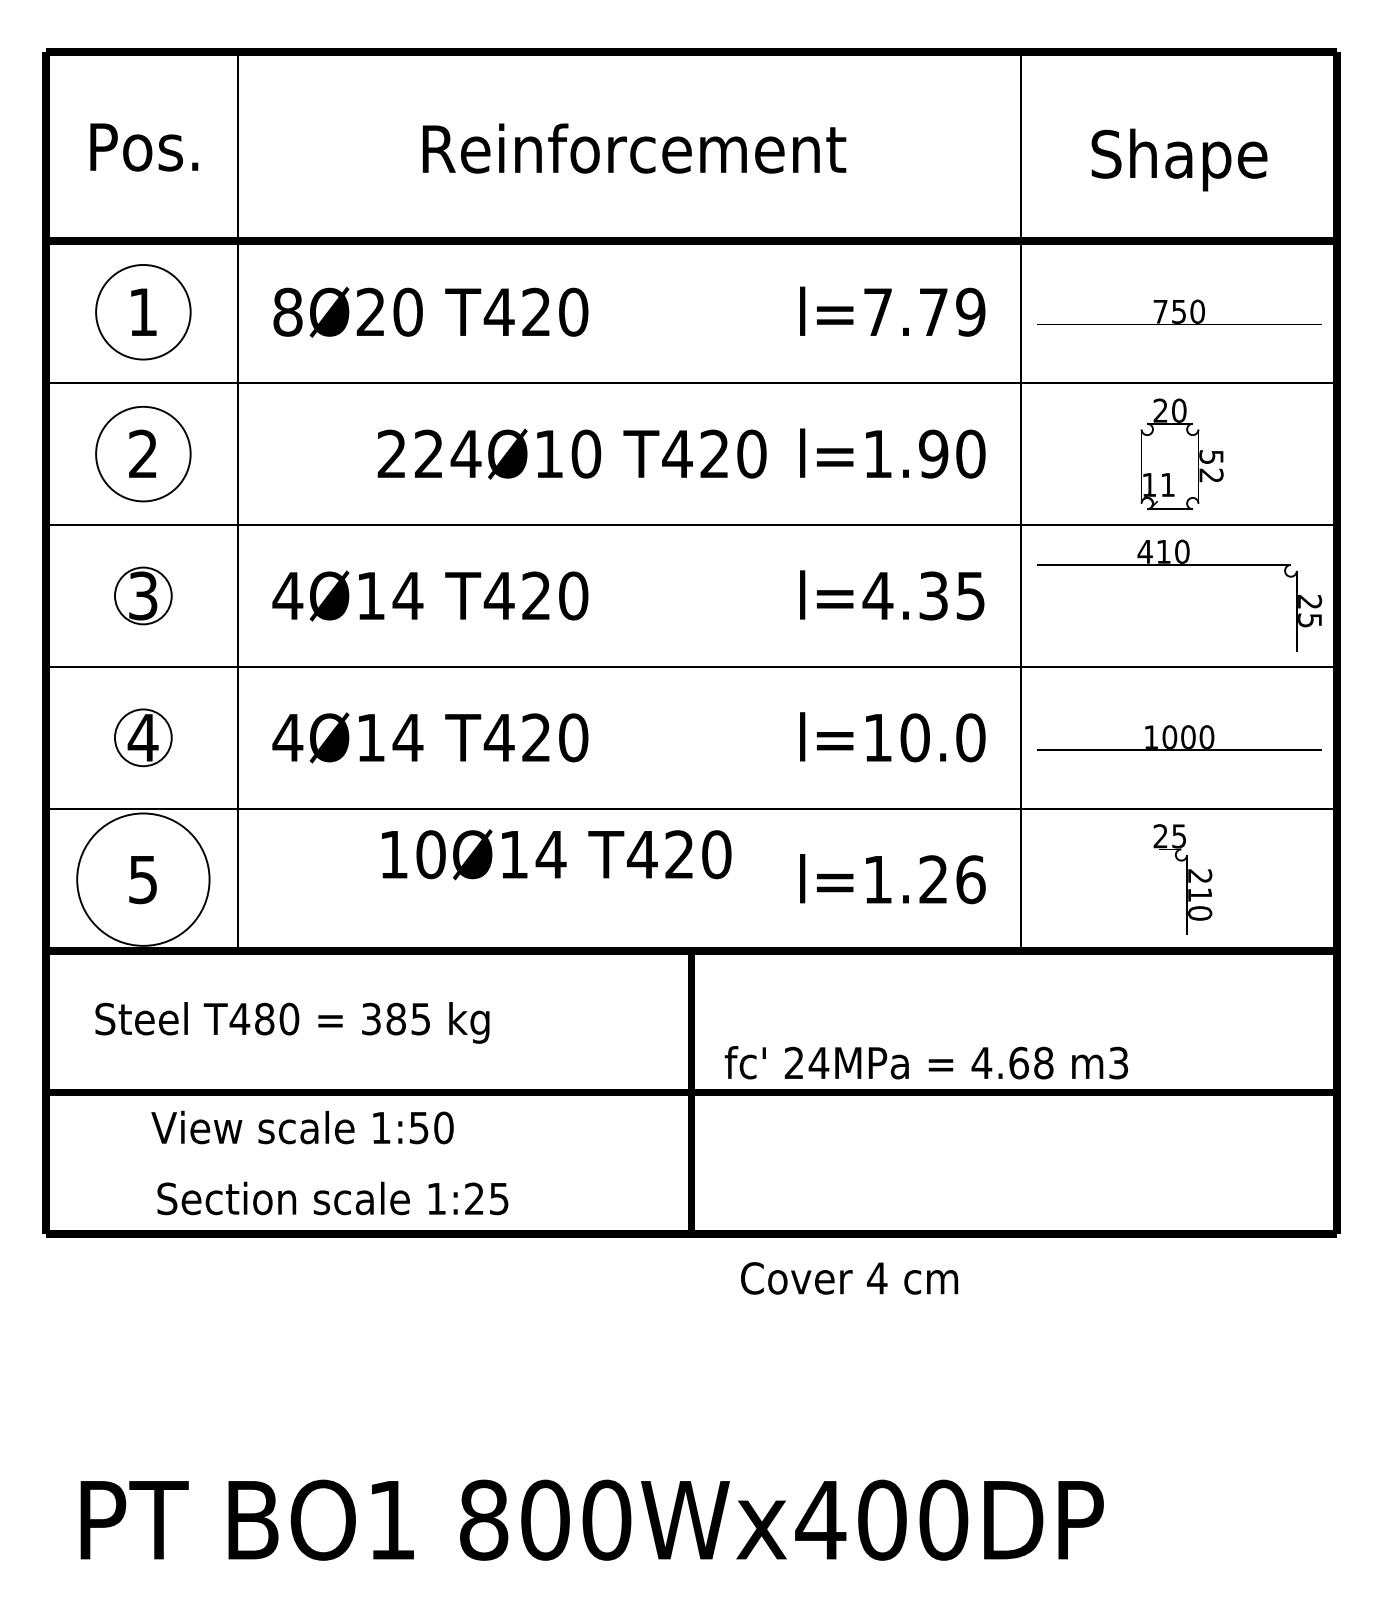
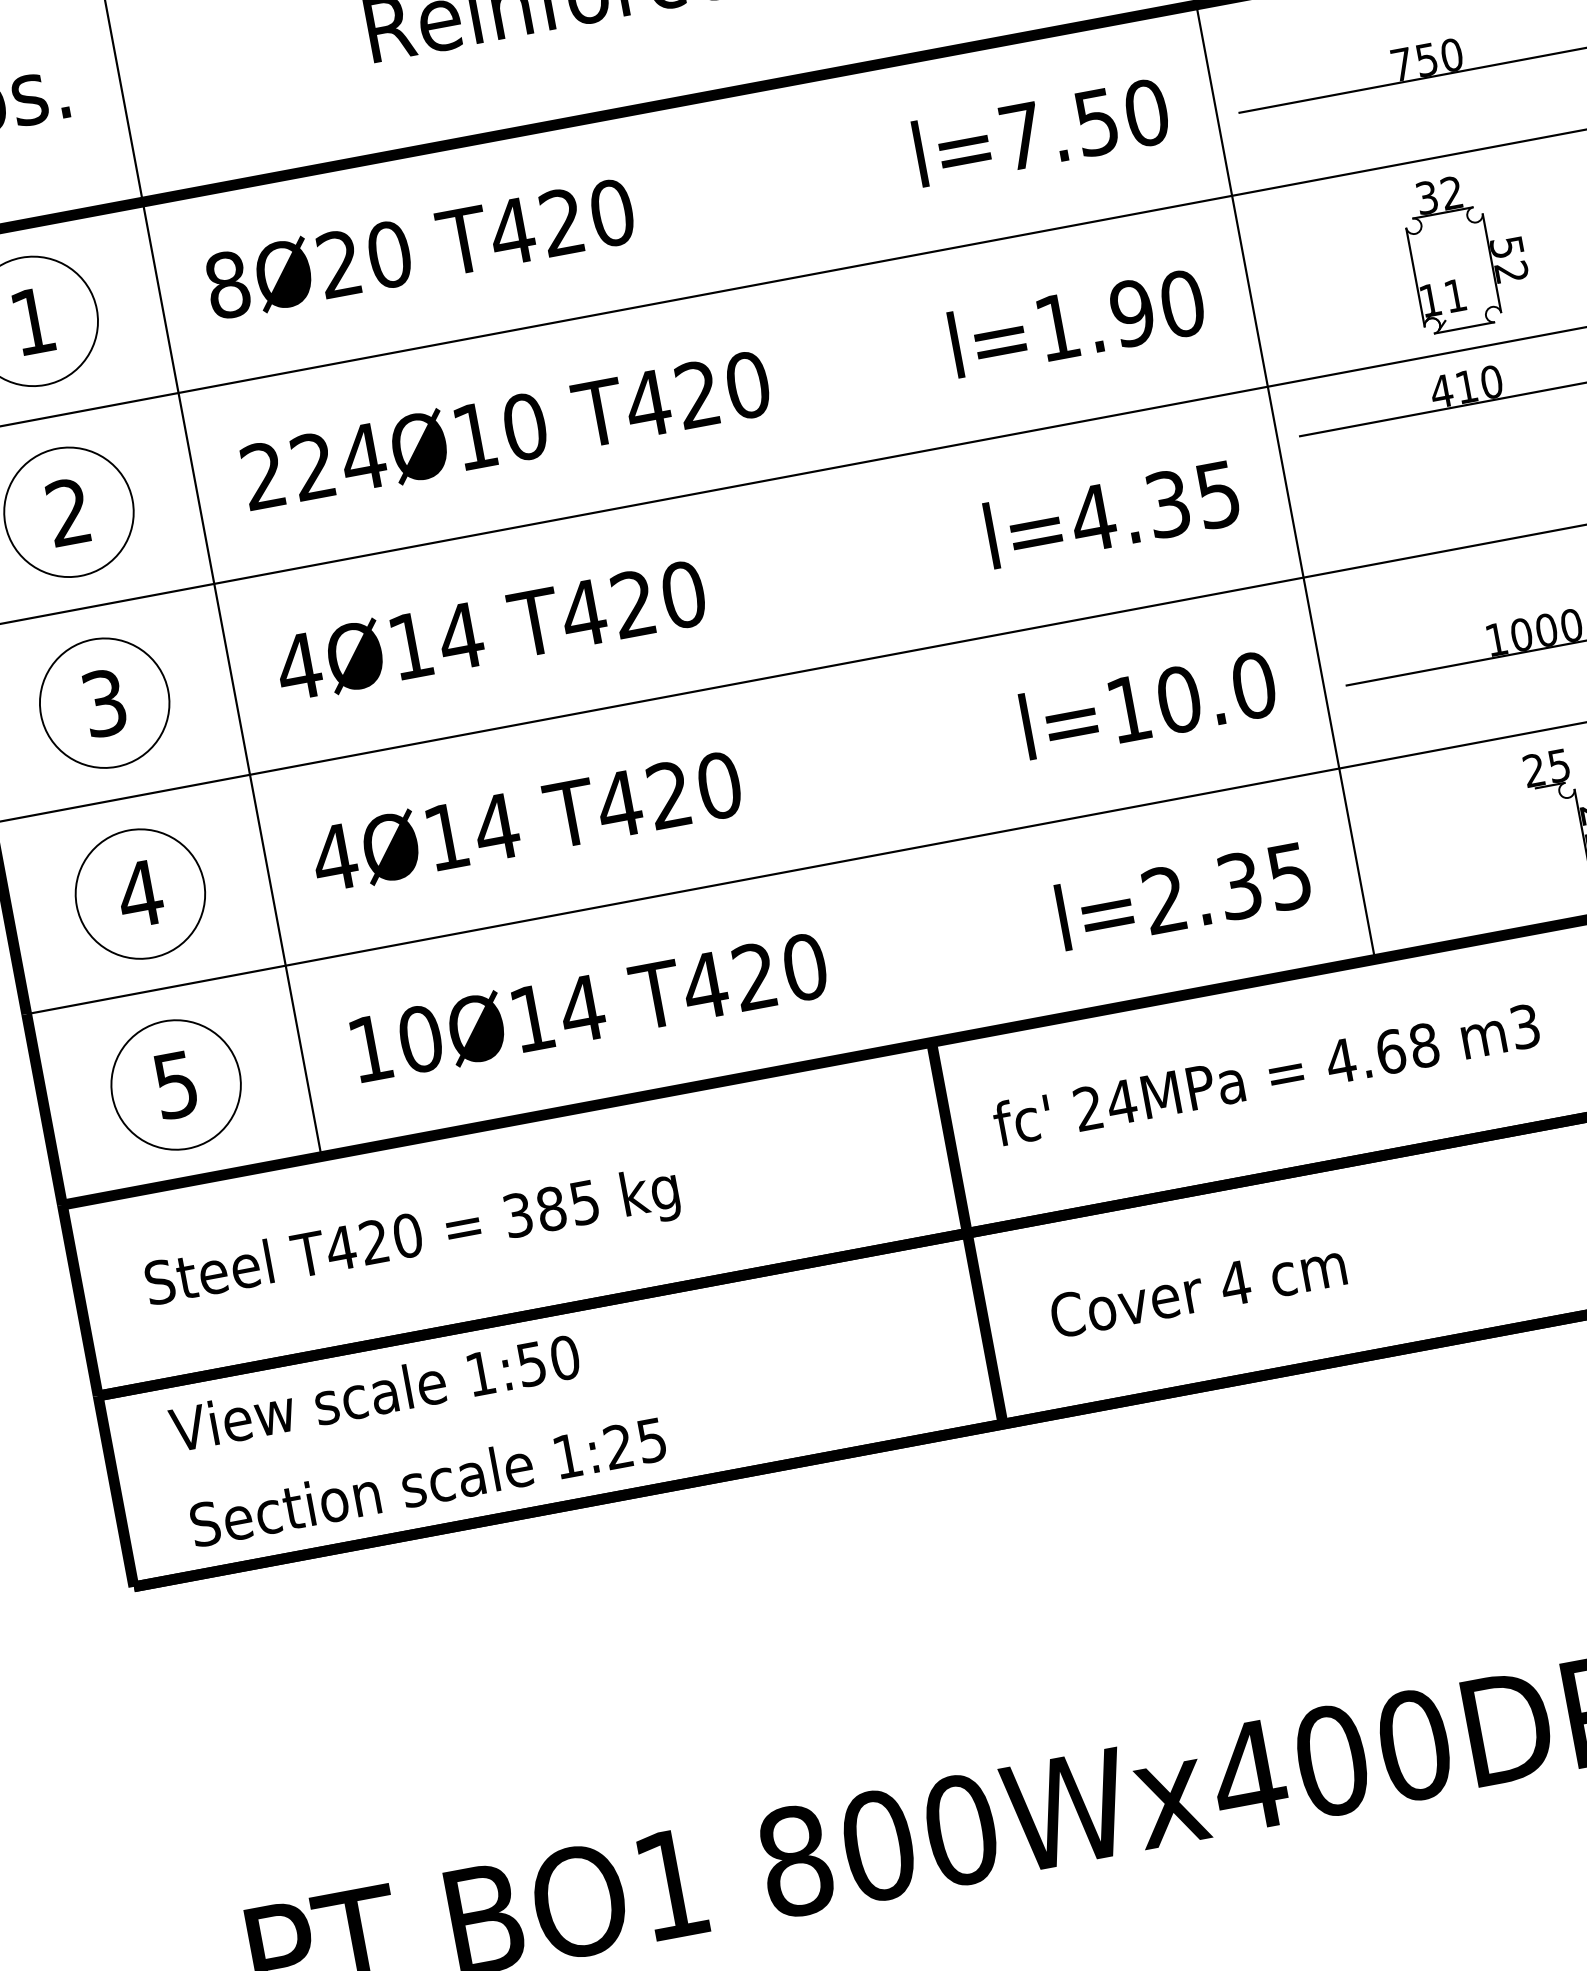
text: (952, 311) -> (1121, 116), l=7.79 -> l=7.50
text: (1169, 410) -> (1438, 195), 20 -> 32
text: (571, 453) -> (504, 429), moved
circle: (143, 595) -> (104, 702), size x1.67
circle: (143, 737) -> (140, 893), size x1.67
text: (556, 854) -> (589, 1007), moved
circle: (143, 879) -> (176, 1084), size x0.71
text: (924, 879) -> (1227, 888), l=1.26 -> l=2.35
text: (264, 1018) -> (374, 1241), T480 -> T420
text: (926, 1062) -> (1266, 1074), moved
text: (302, 1127) -> (374, 1393), moved
text: (332, 1198) -> (427, 1482), moved
text: (849, 1278) -> (1198, 1290), moved

